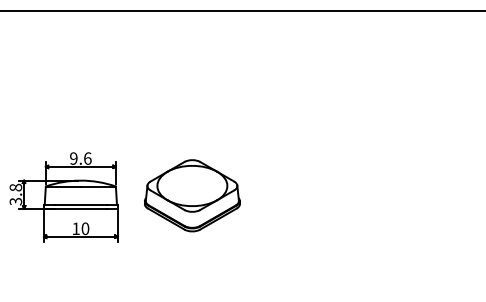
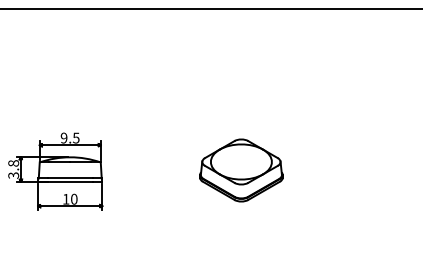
text: (88, 157) -> (76, 137), 9.6 -> 9.5
part: (192, 195) -> (241, 170), moved

